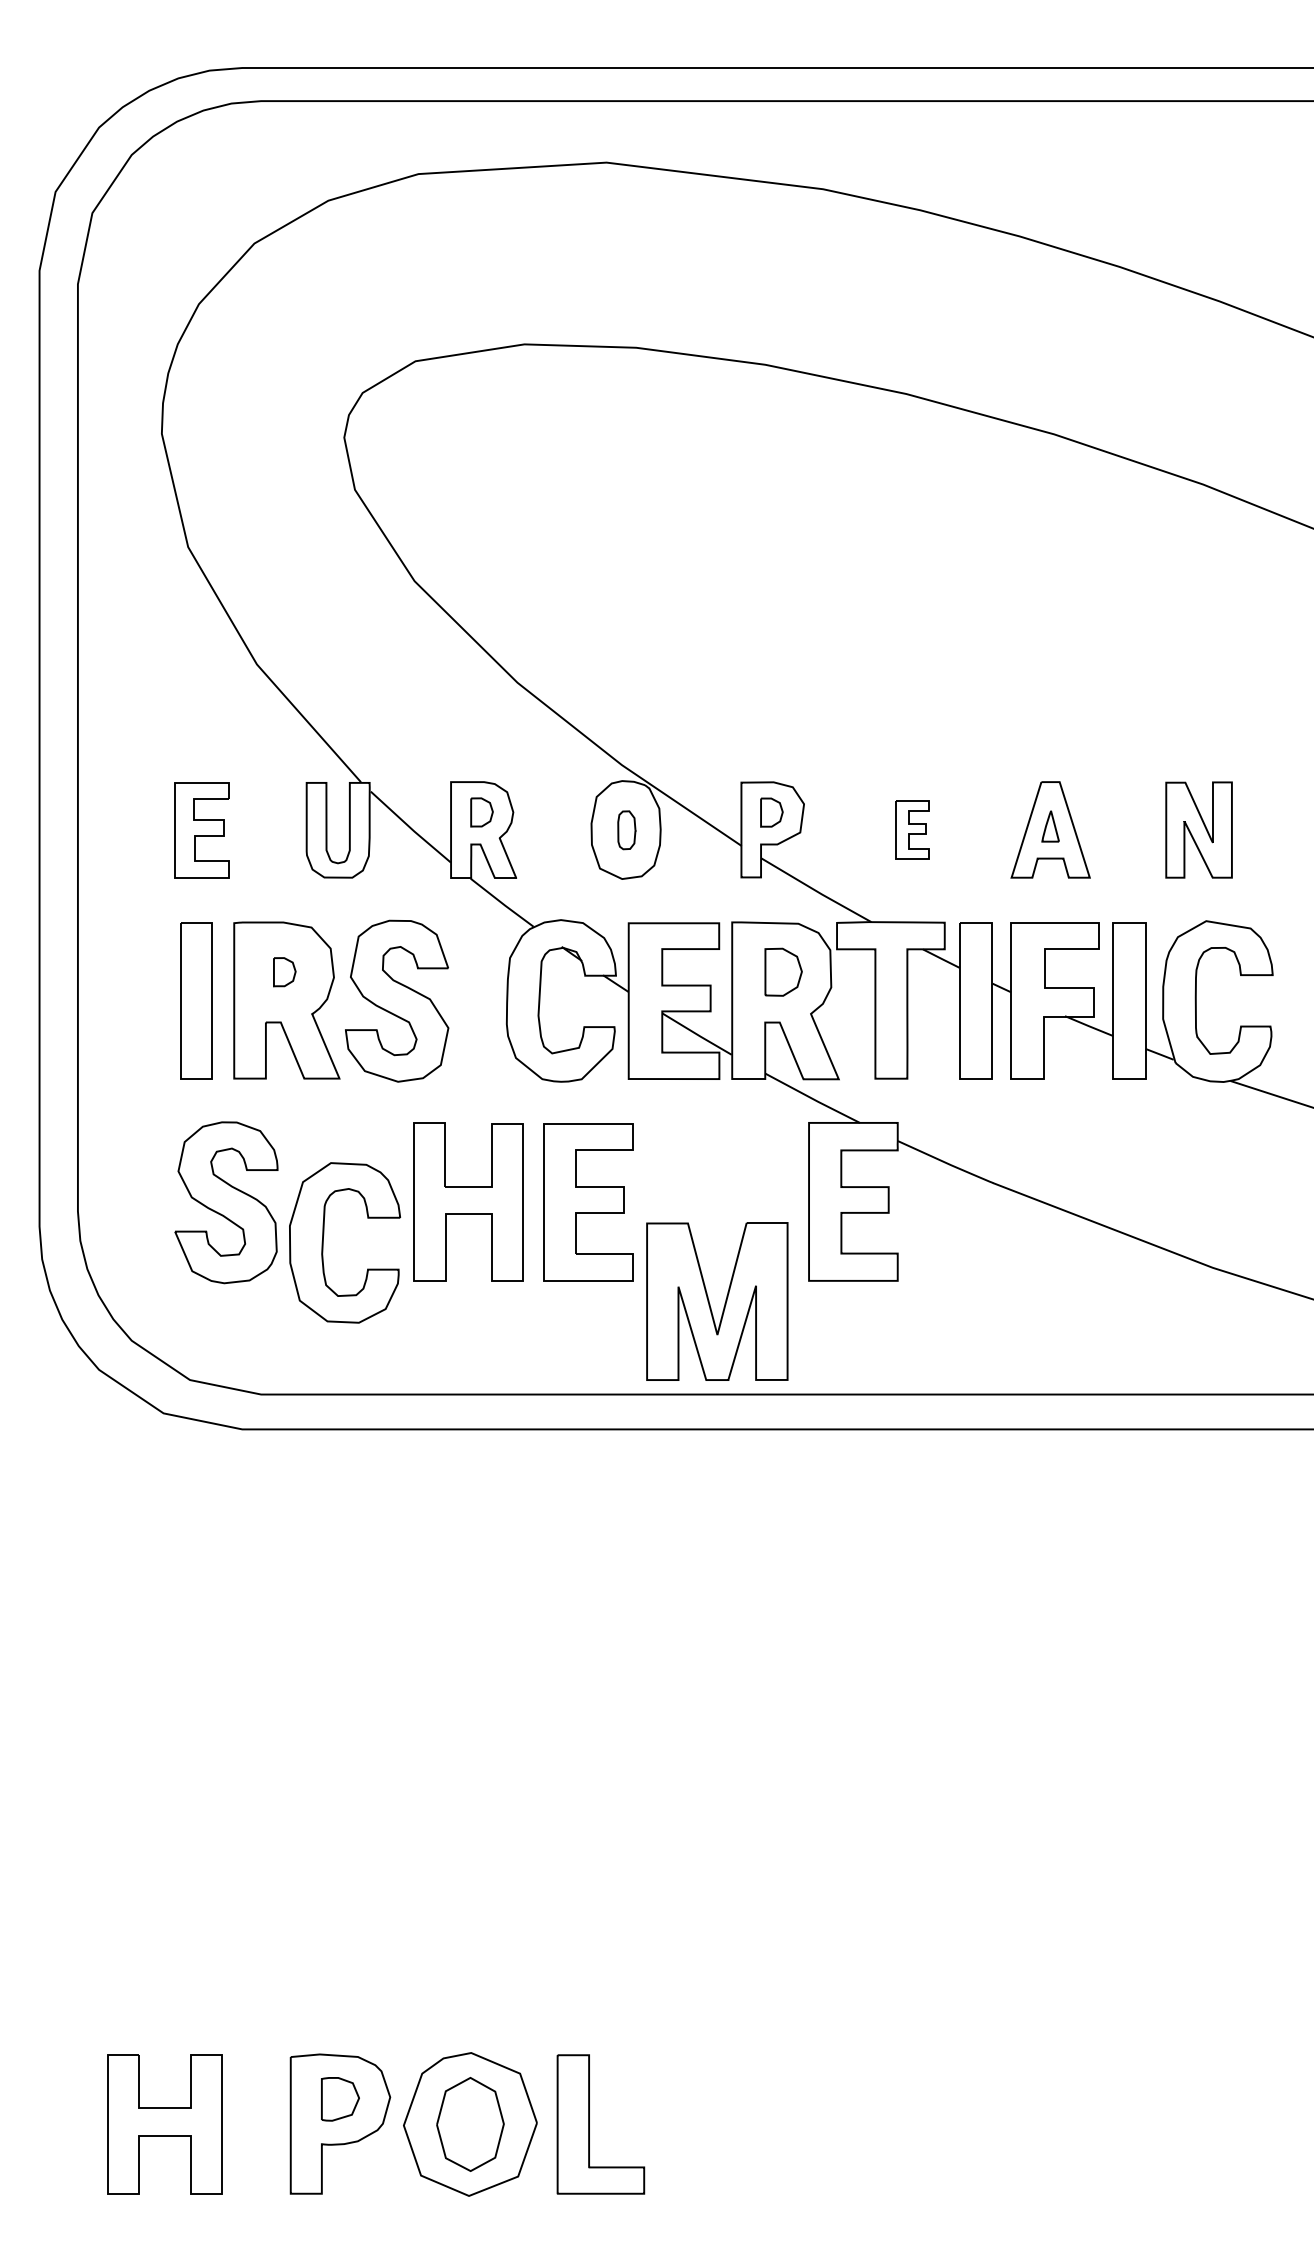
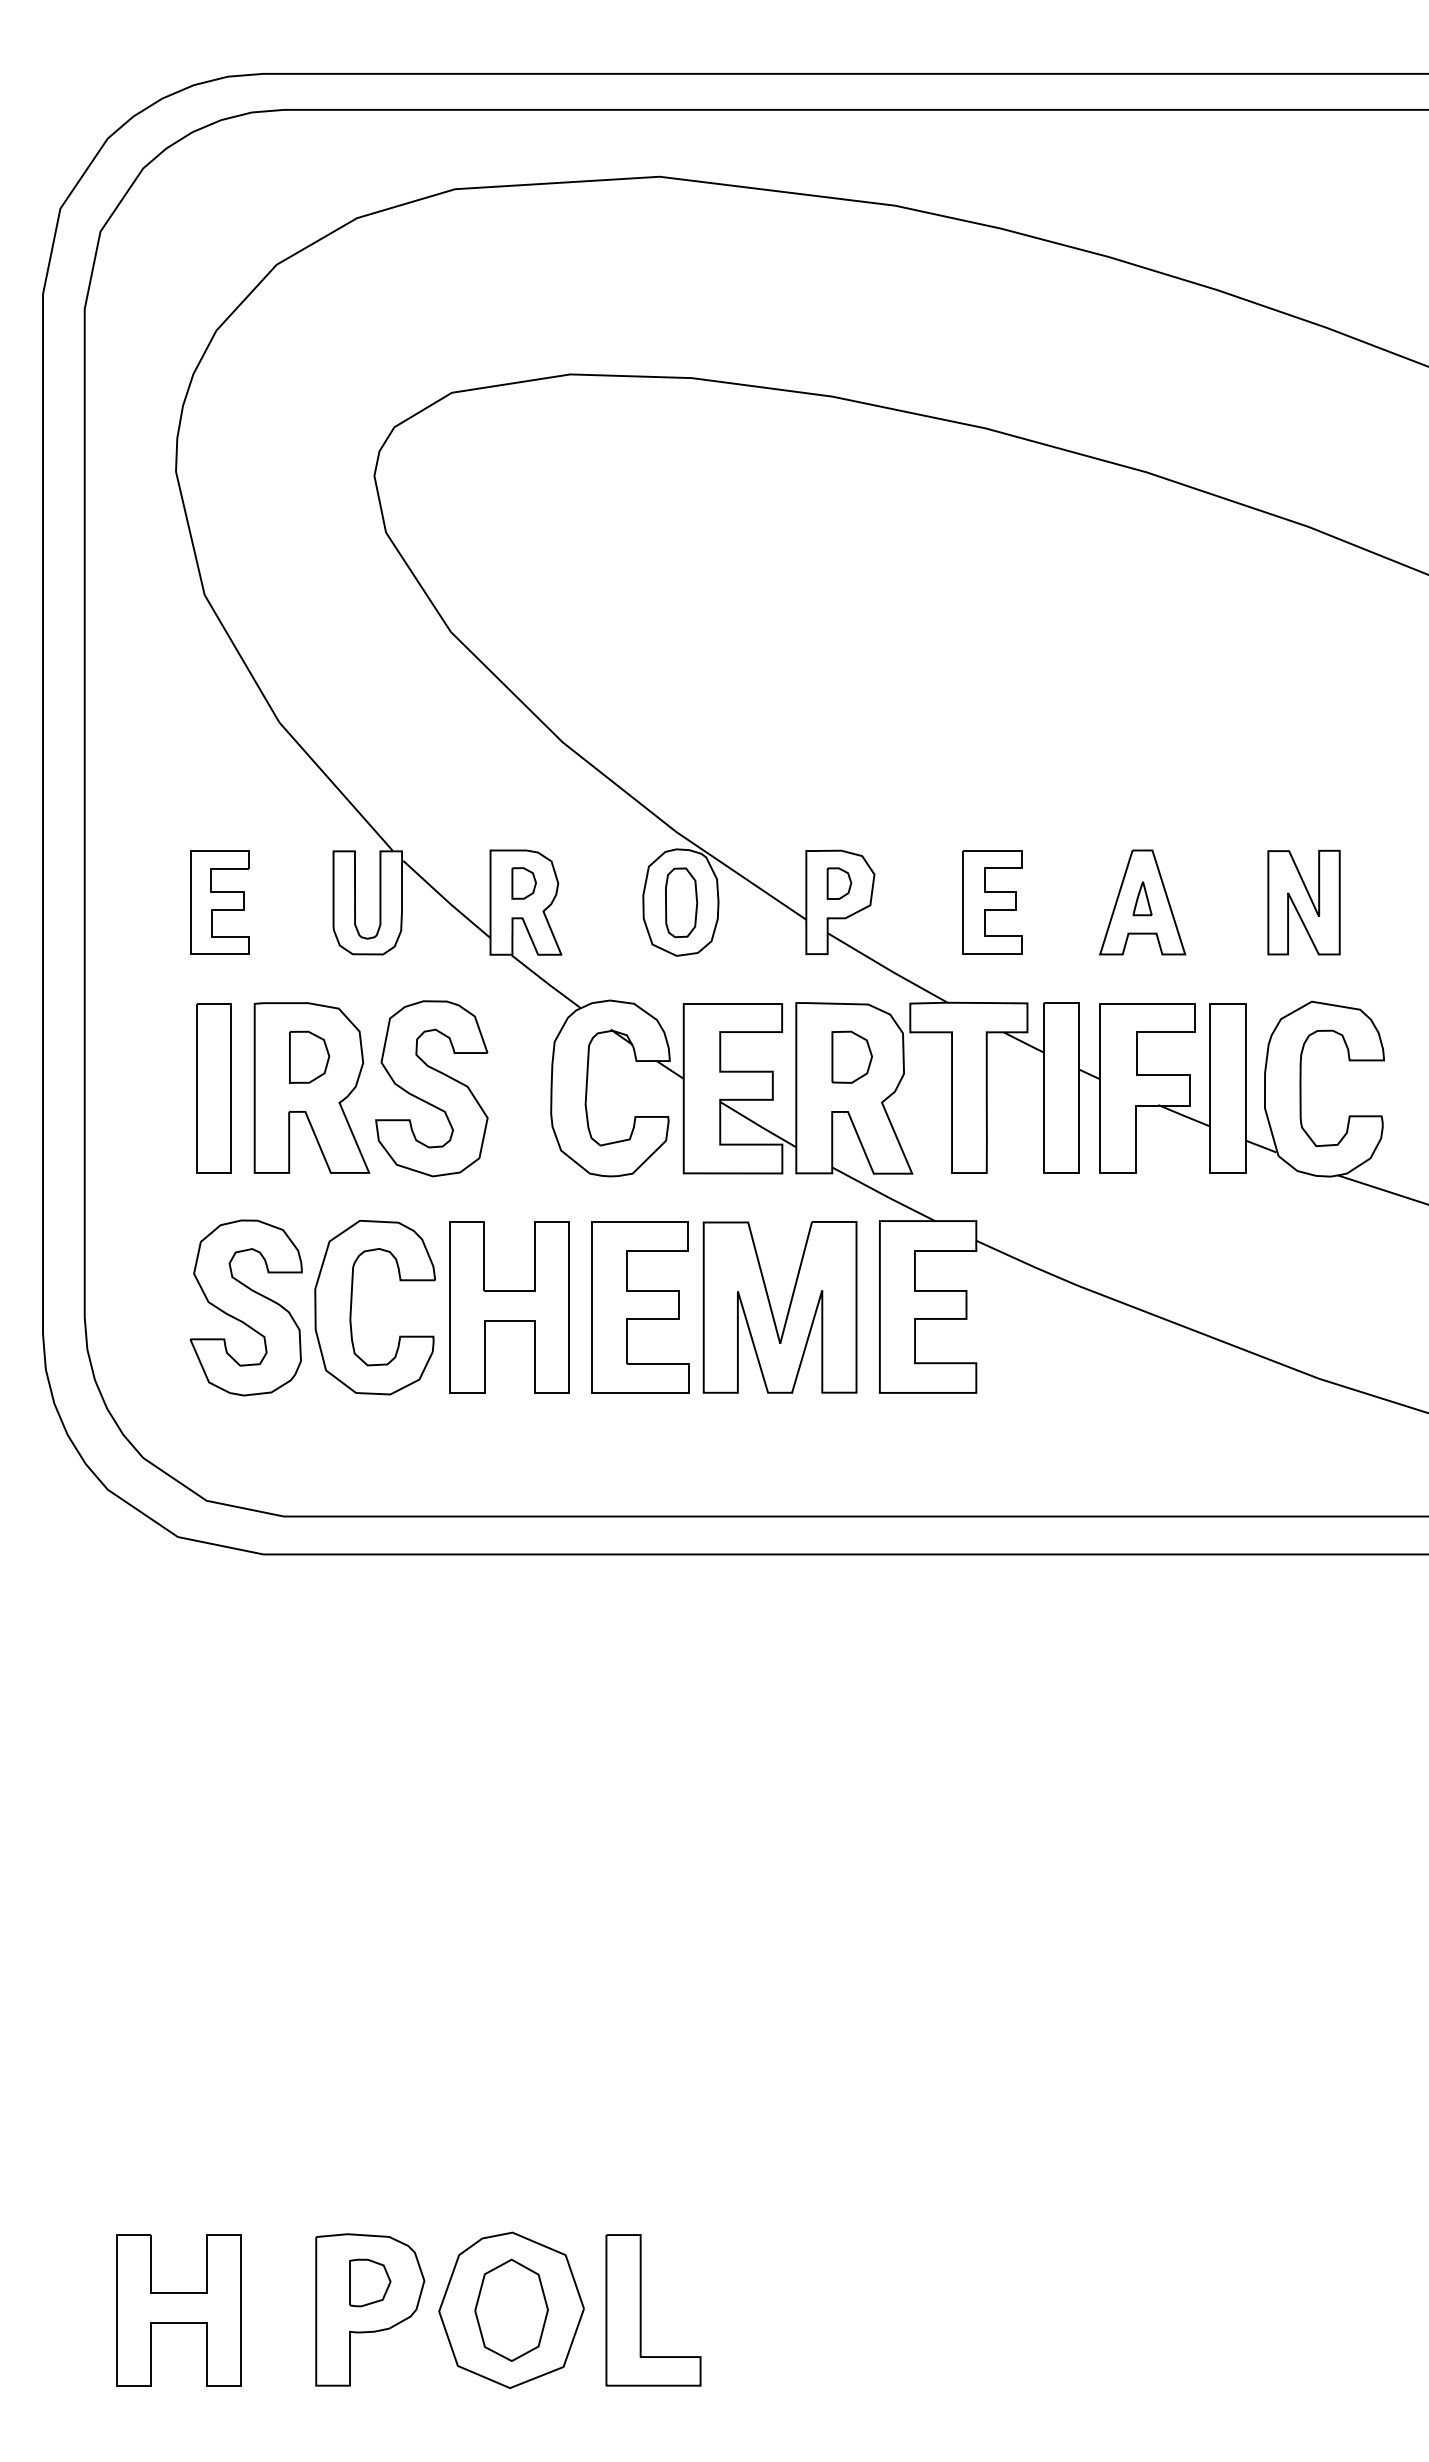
part: (626, 829) -> (681, 902), size x1.67
part: (912, 829) -> (992, 902), size x1.67
part: (284, 971) -> (309, 1056), size x1.67
part: (324, 1240) -> (352, 1304), moved
part: (710, 1303) -> (772, 1309), moved

